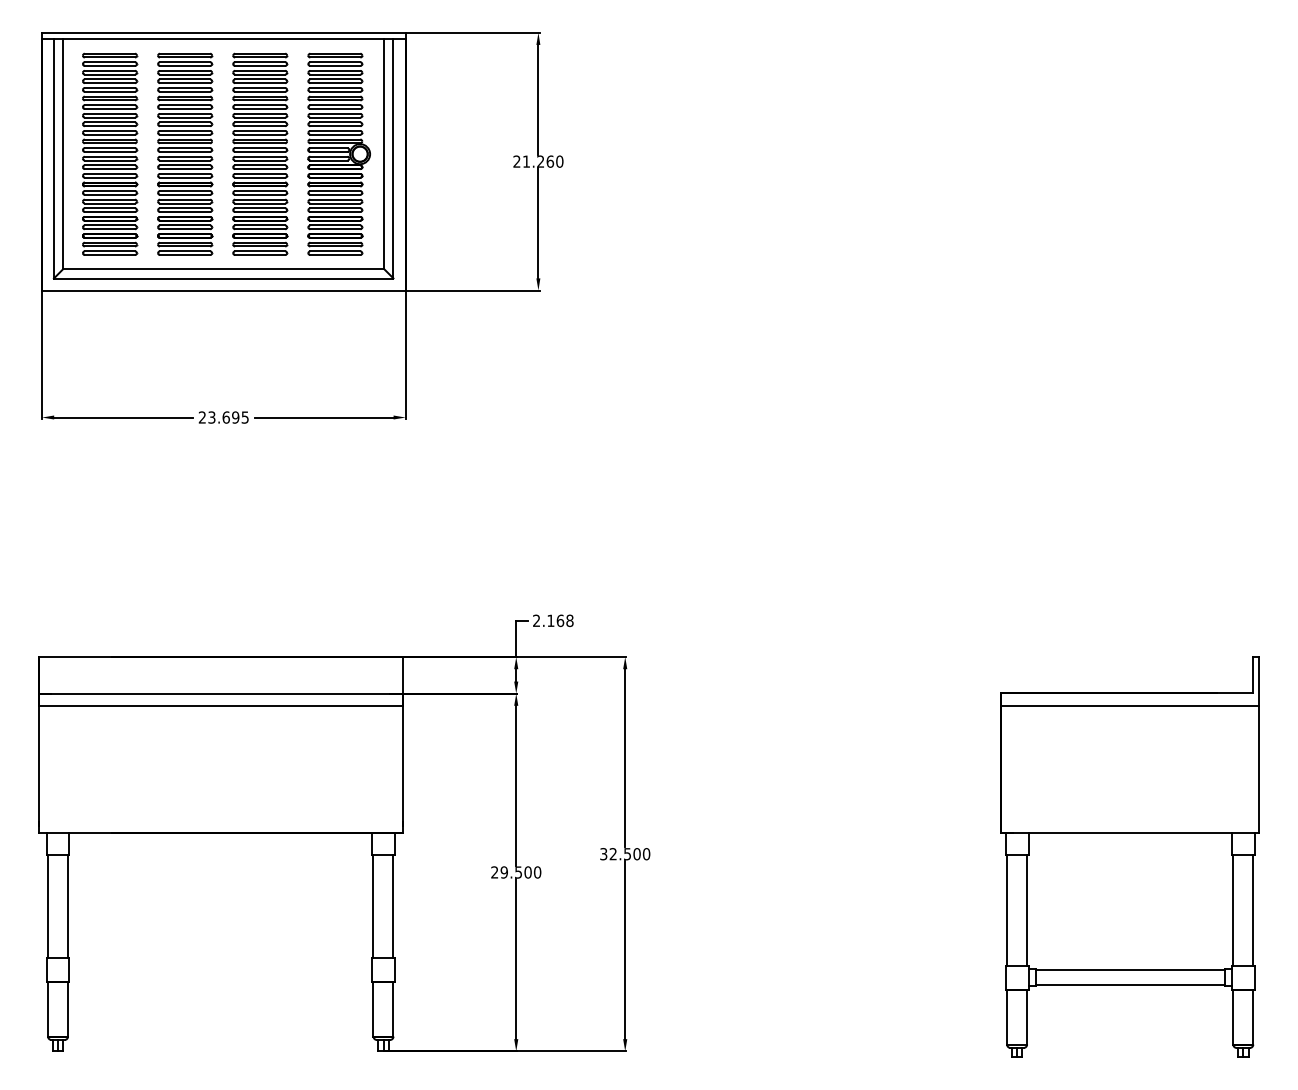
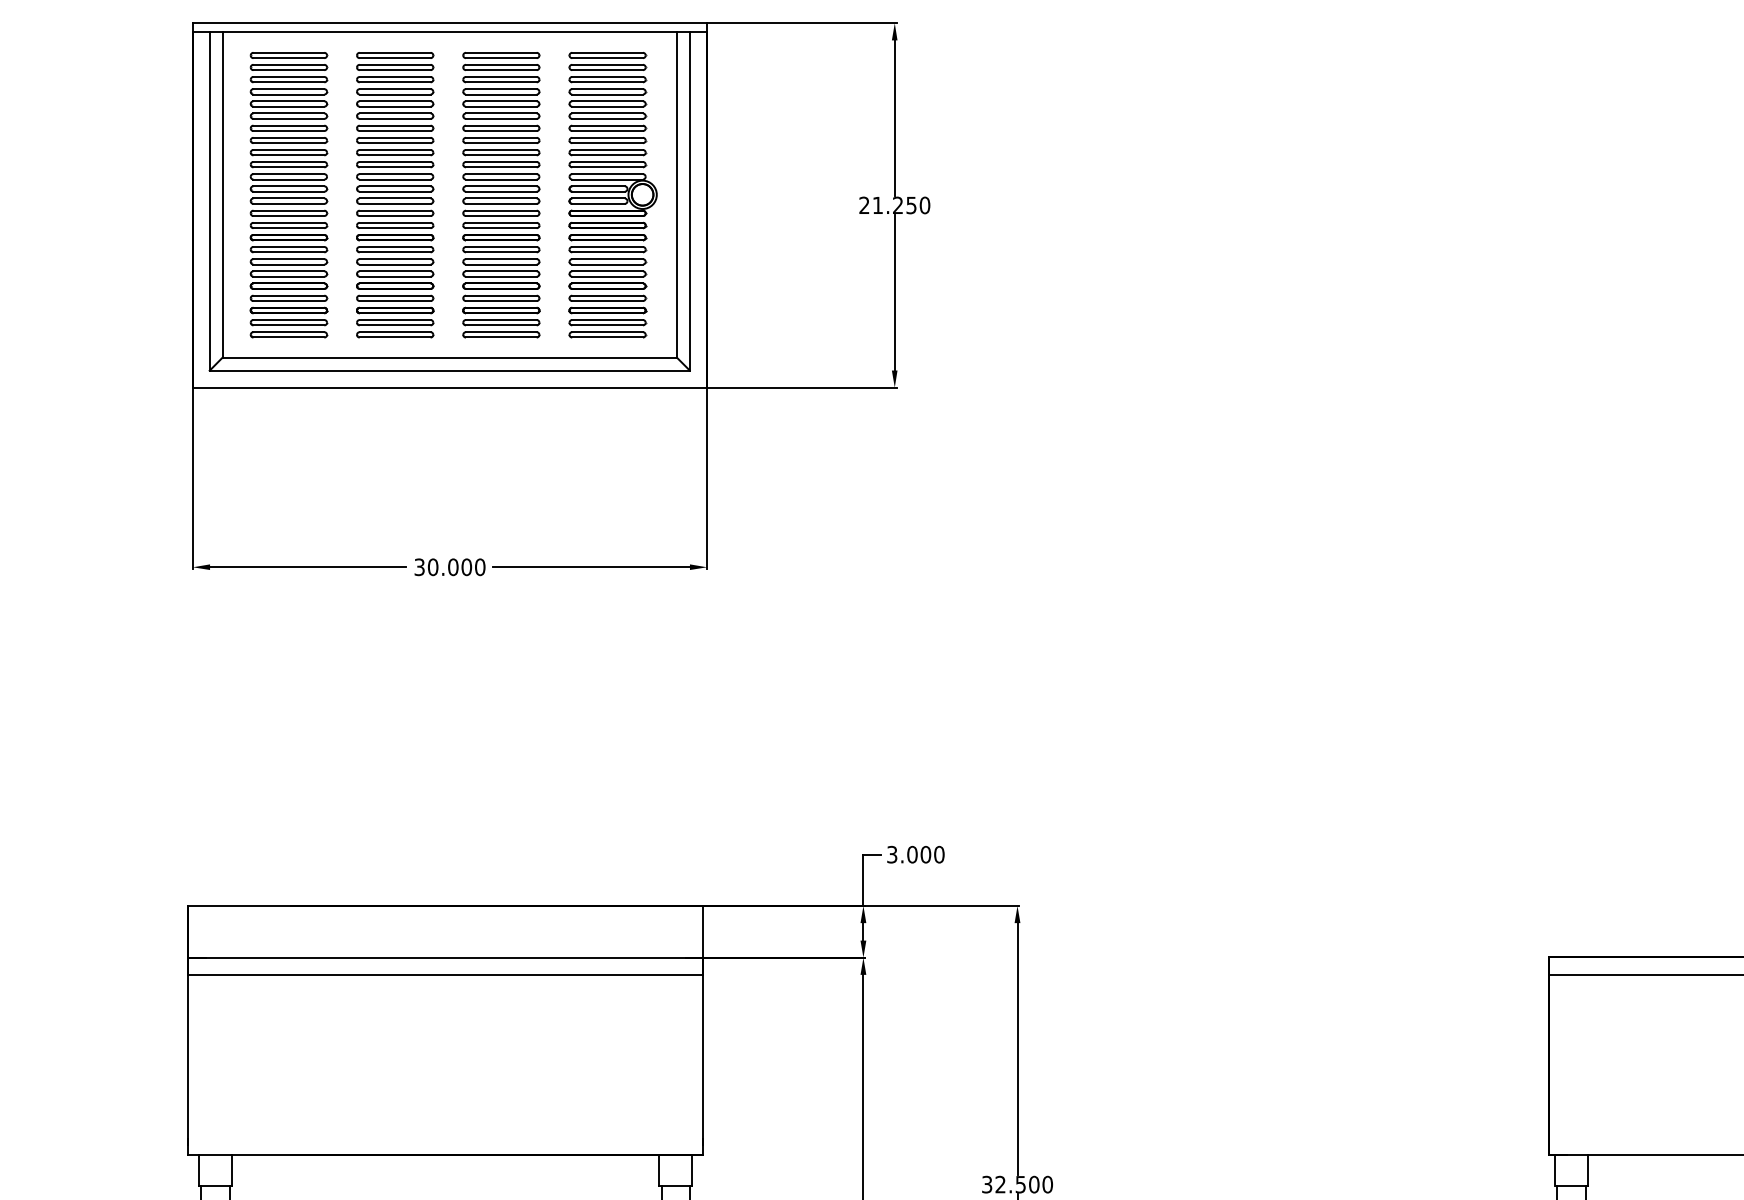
text: (550, 161) -> (911, 205), 21.260 -> 21.250
text: (223, 417) -> (449, 567), 23.695 -> 30.000
text: (553, 620) -> (916, 854), 2.168 -> 3.000

